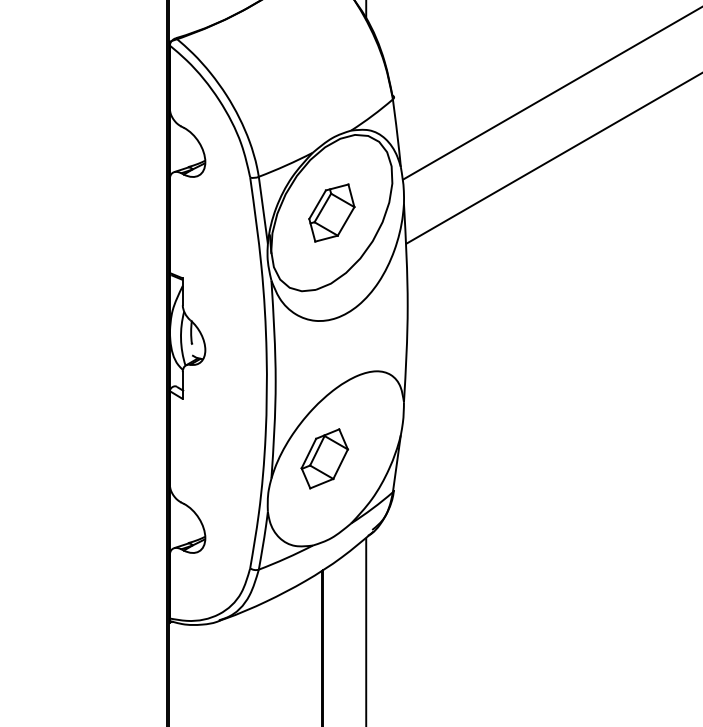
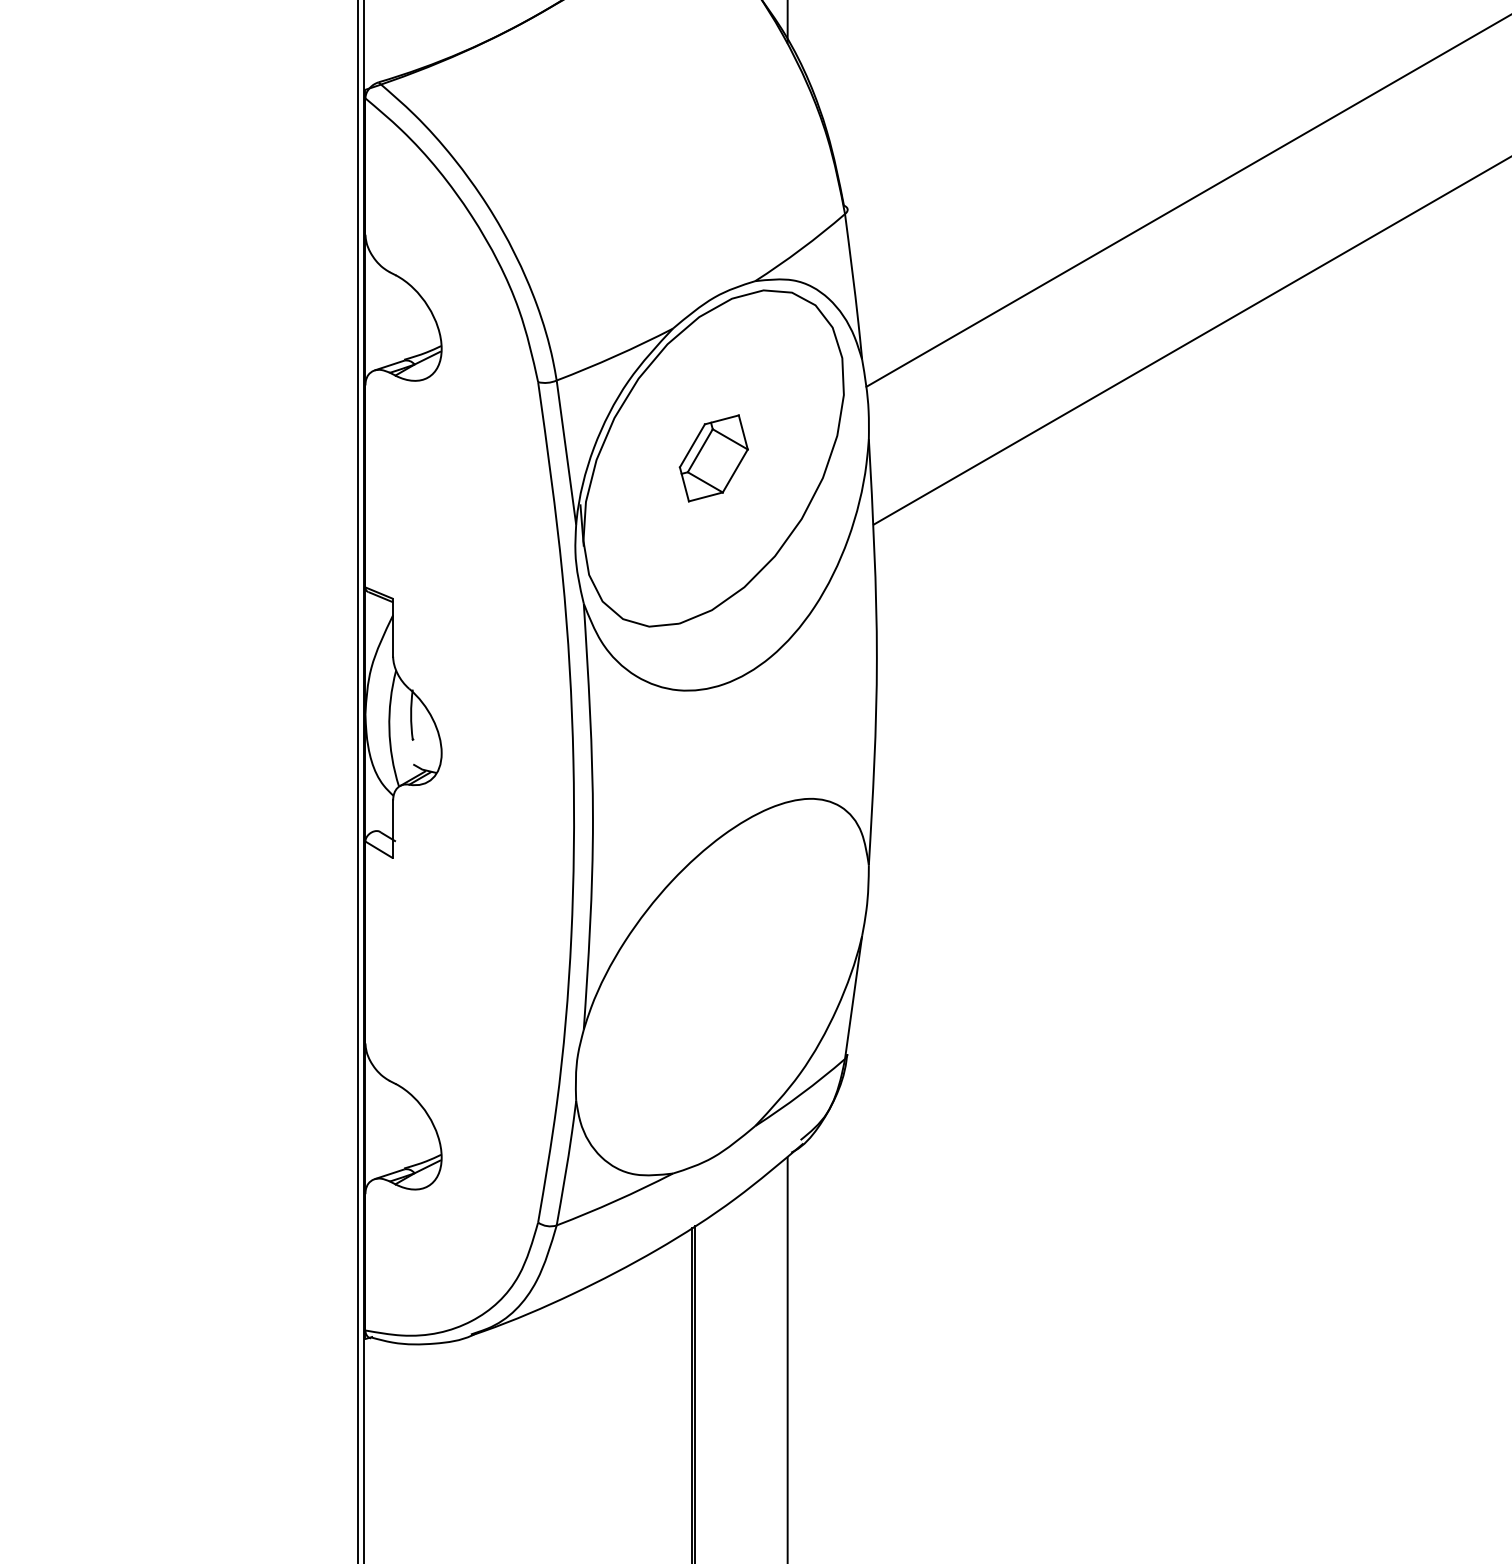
part: (331, 212) -> (712, 457), size x0.7
part: (324, 458) -> (697, 986), removed

